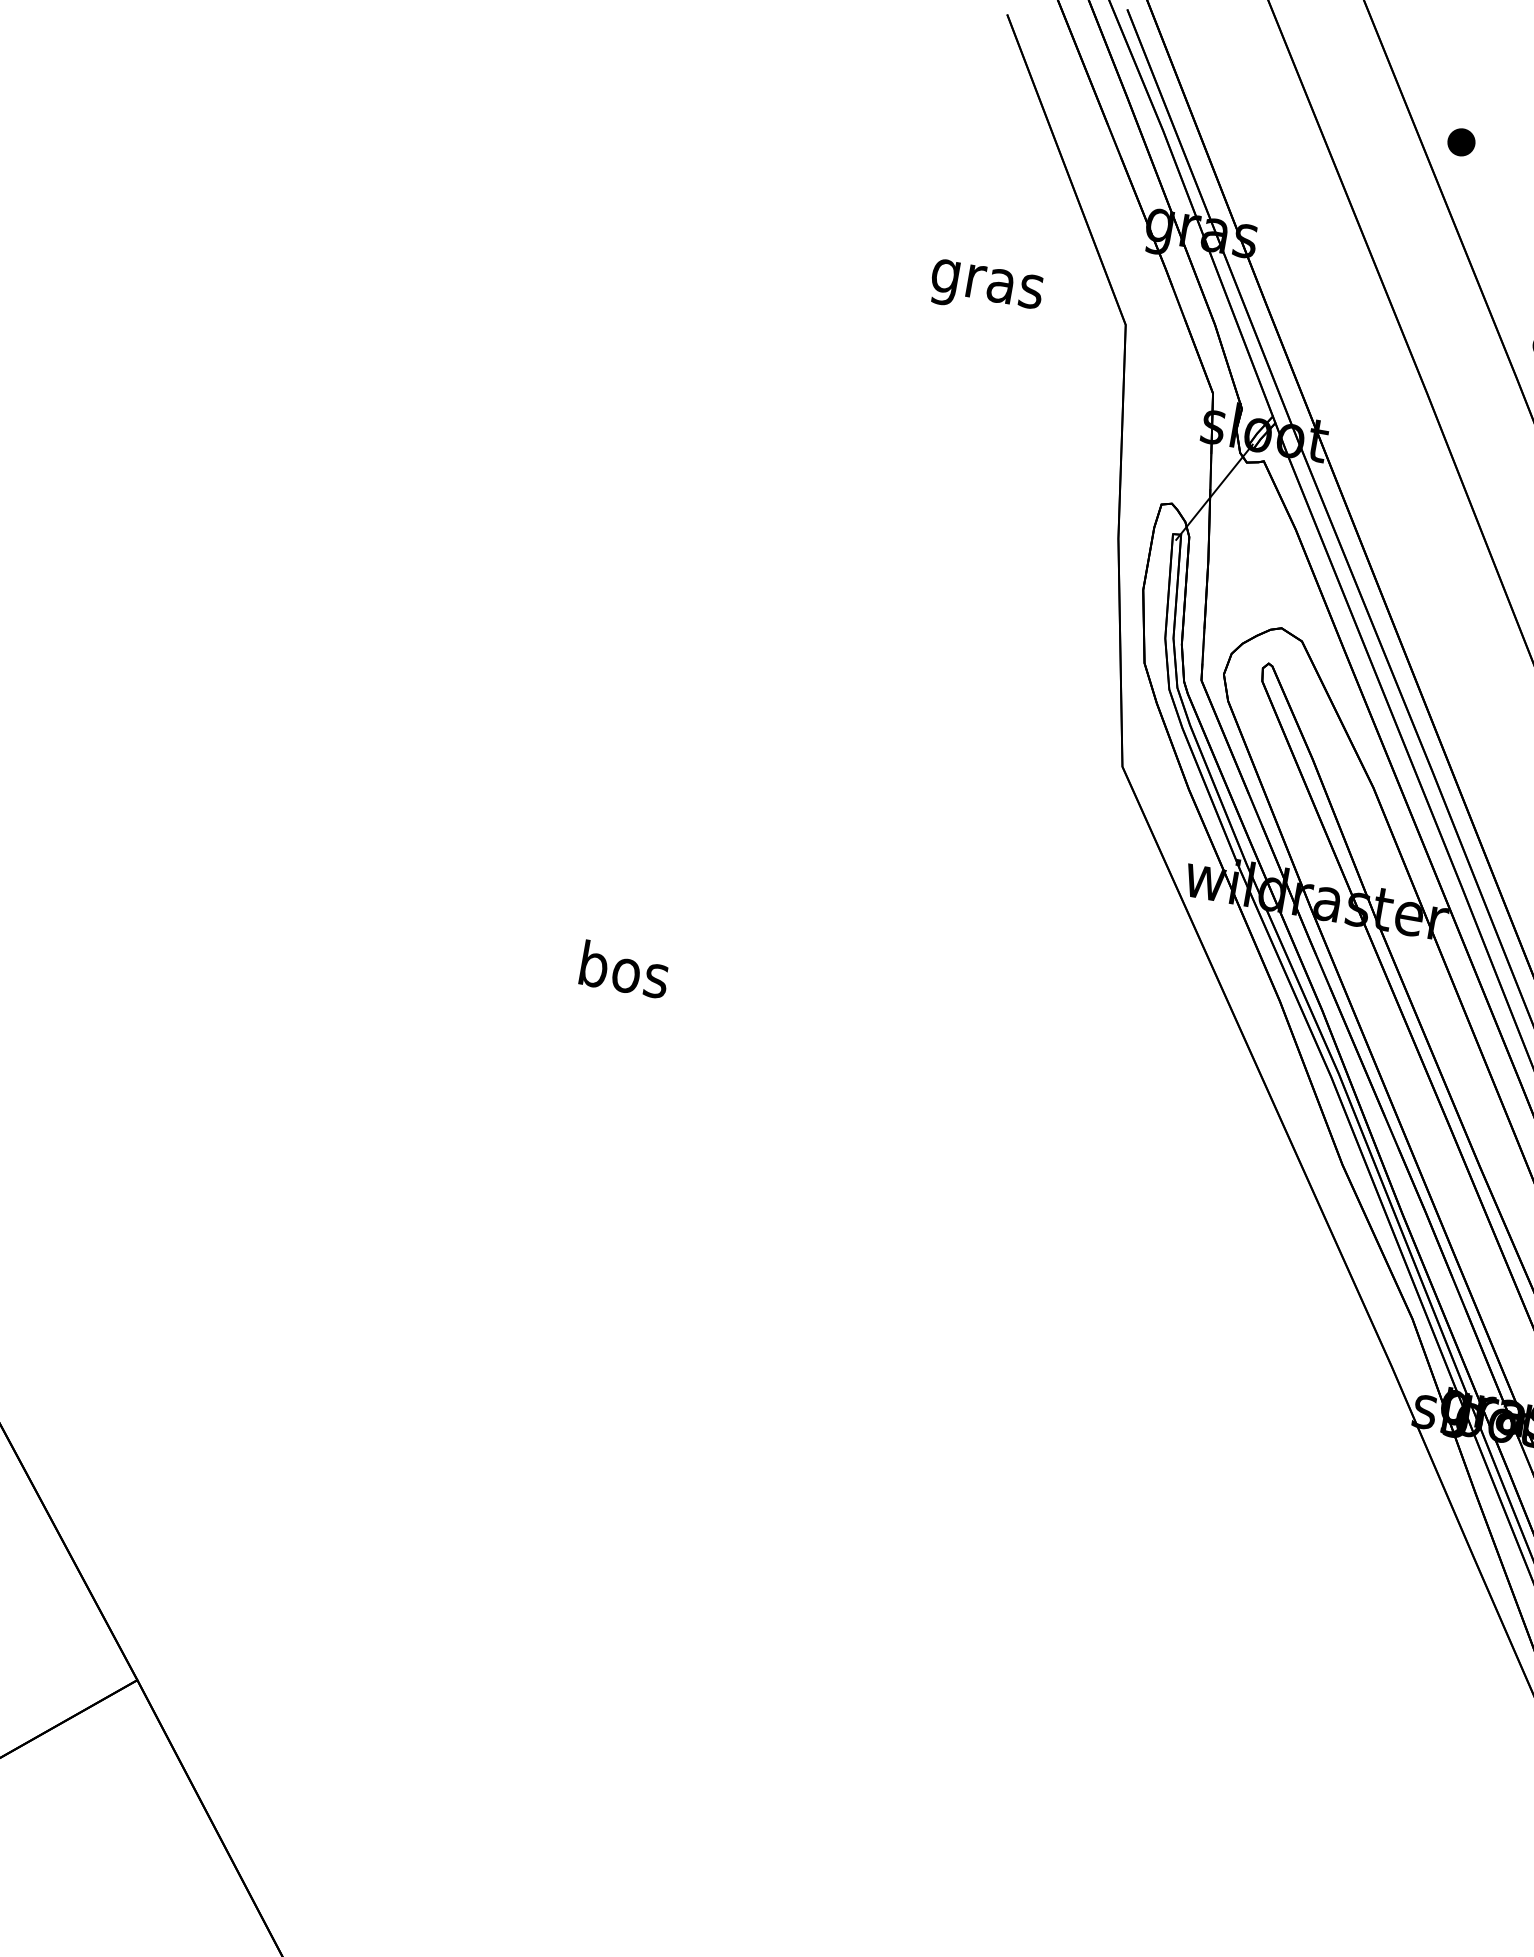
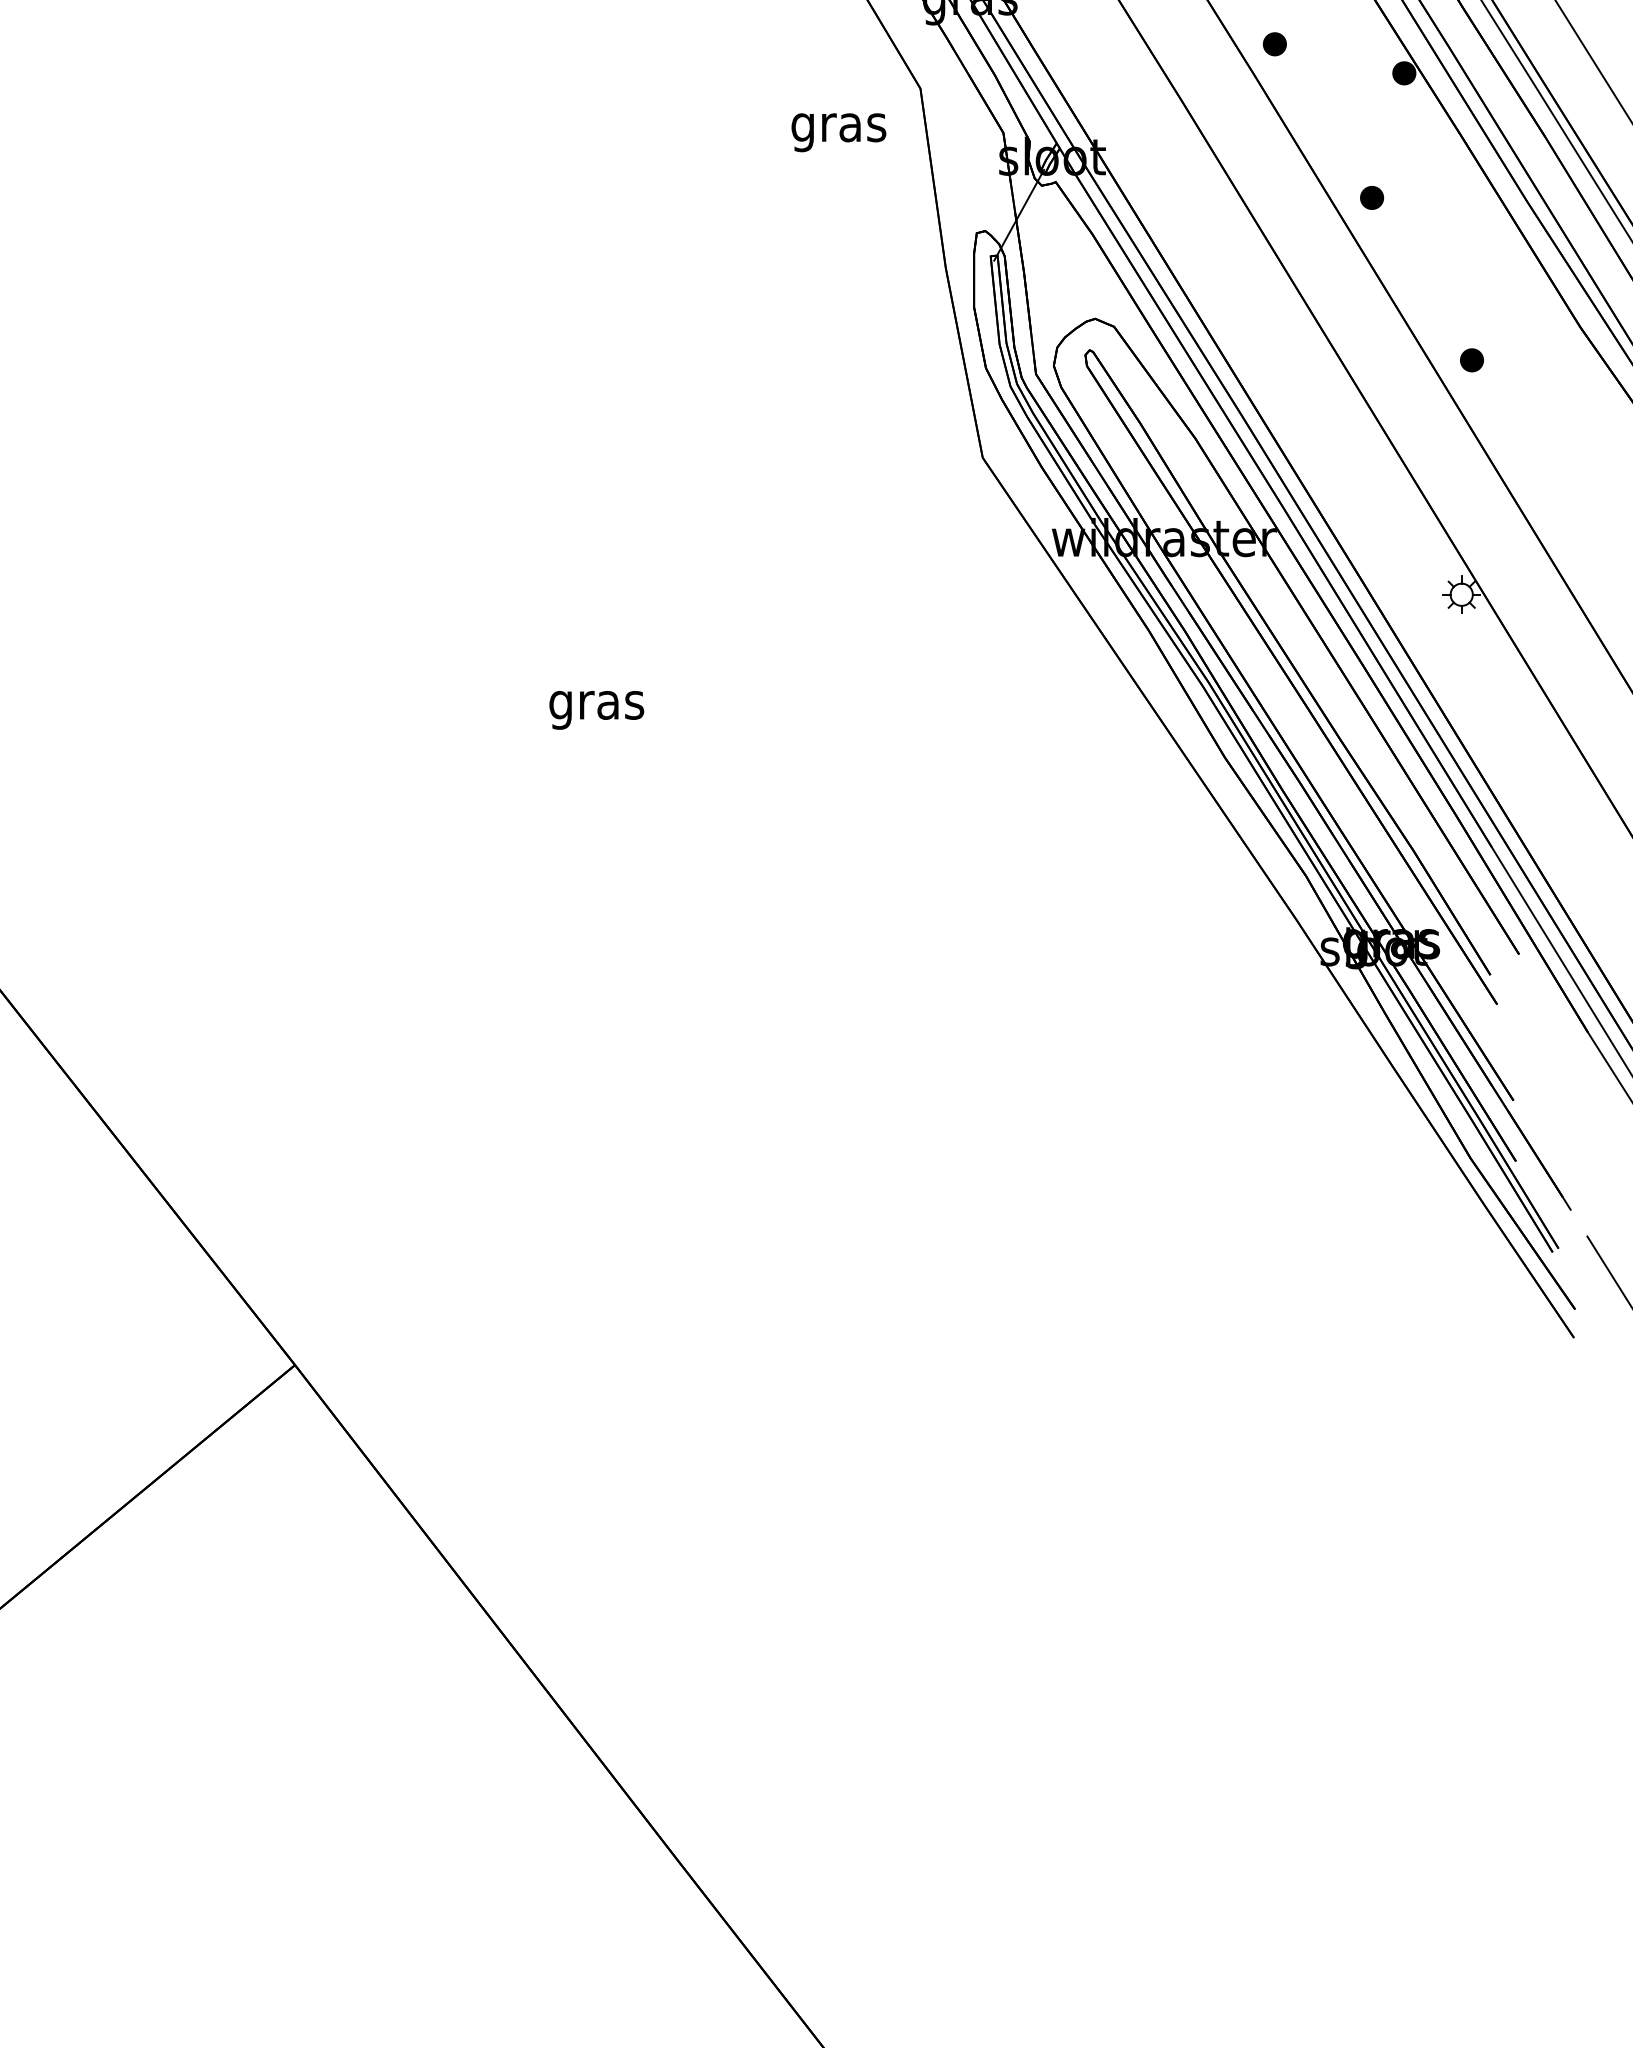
text: (985, 289) -> (838, 132), moved
text: (623, 974) -> (596, 704), bos -> gras

